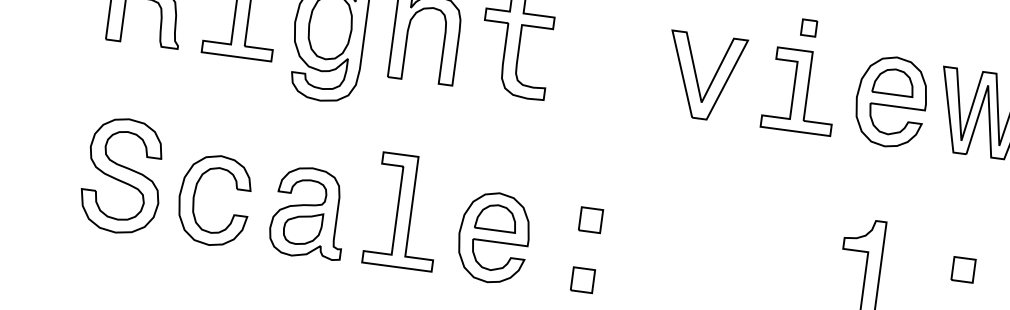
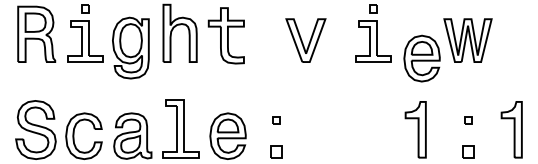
part: (703, 76) -> (305, 40), moved
part: (890, 101) -> (421, 58), moved
part: (591, 219) -> (276, 120), size x0.6
part: (964, 269) -> (468, 120), size x0.6

